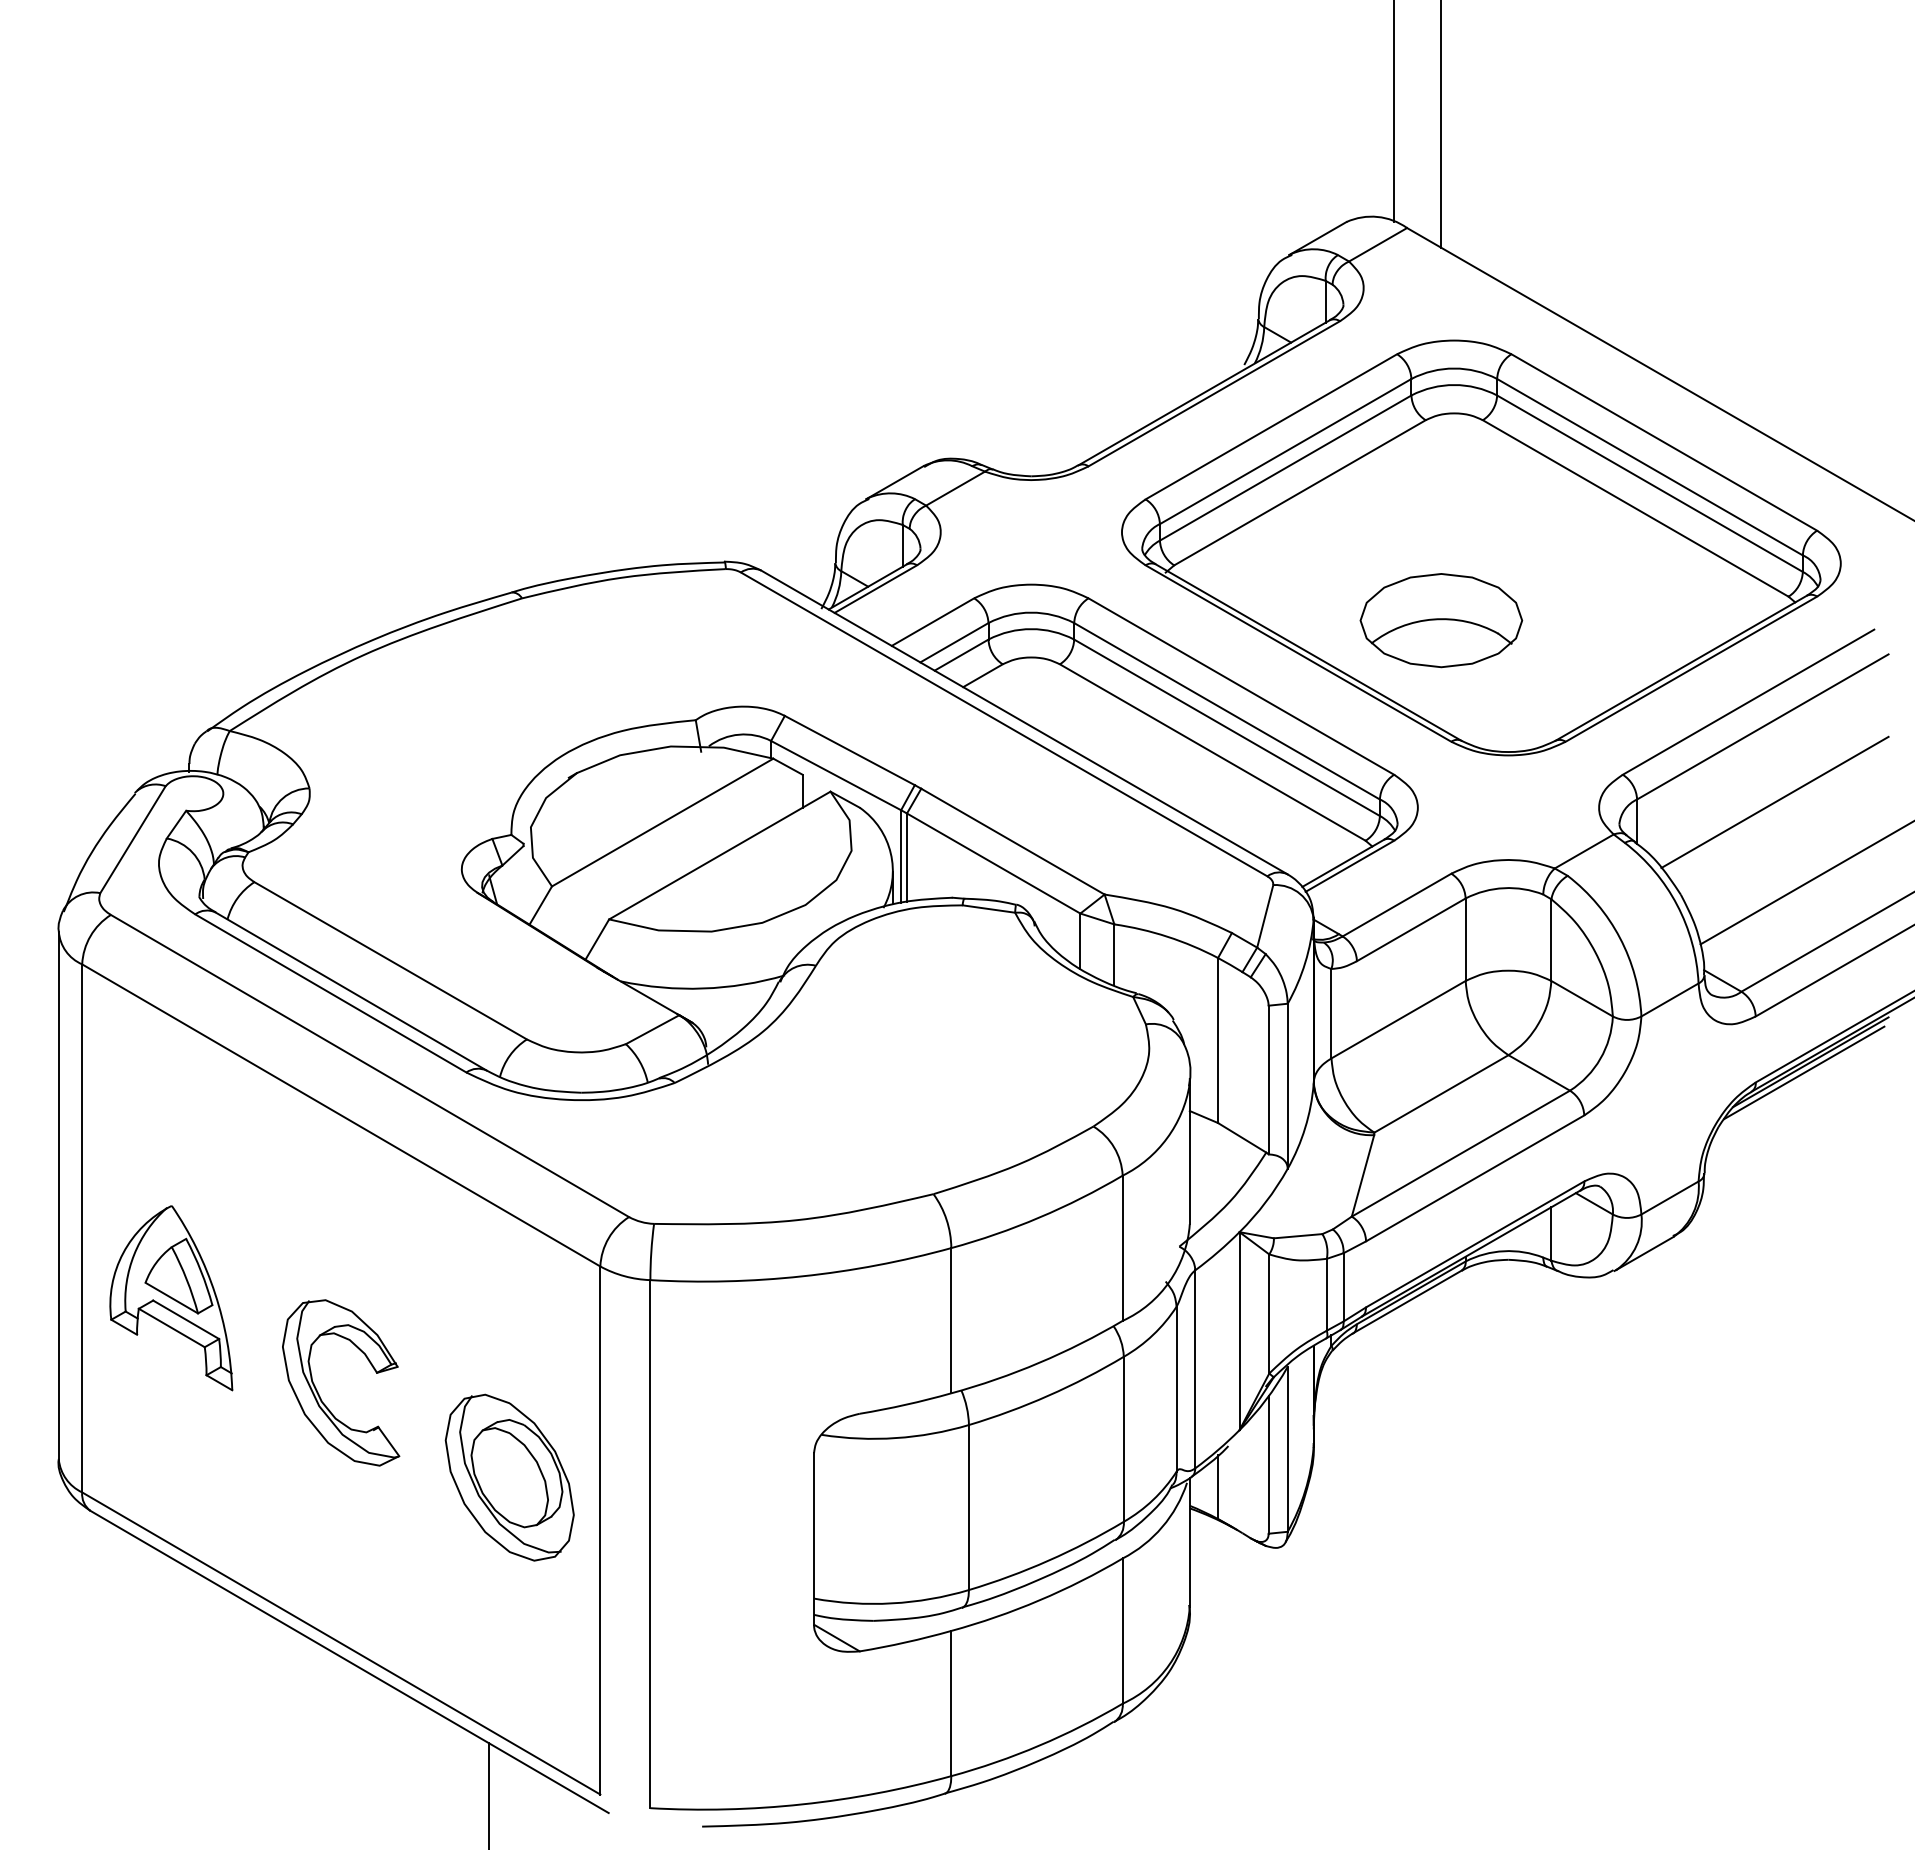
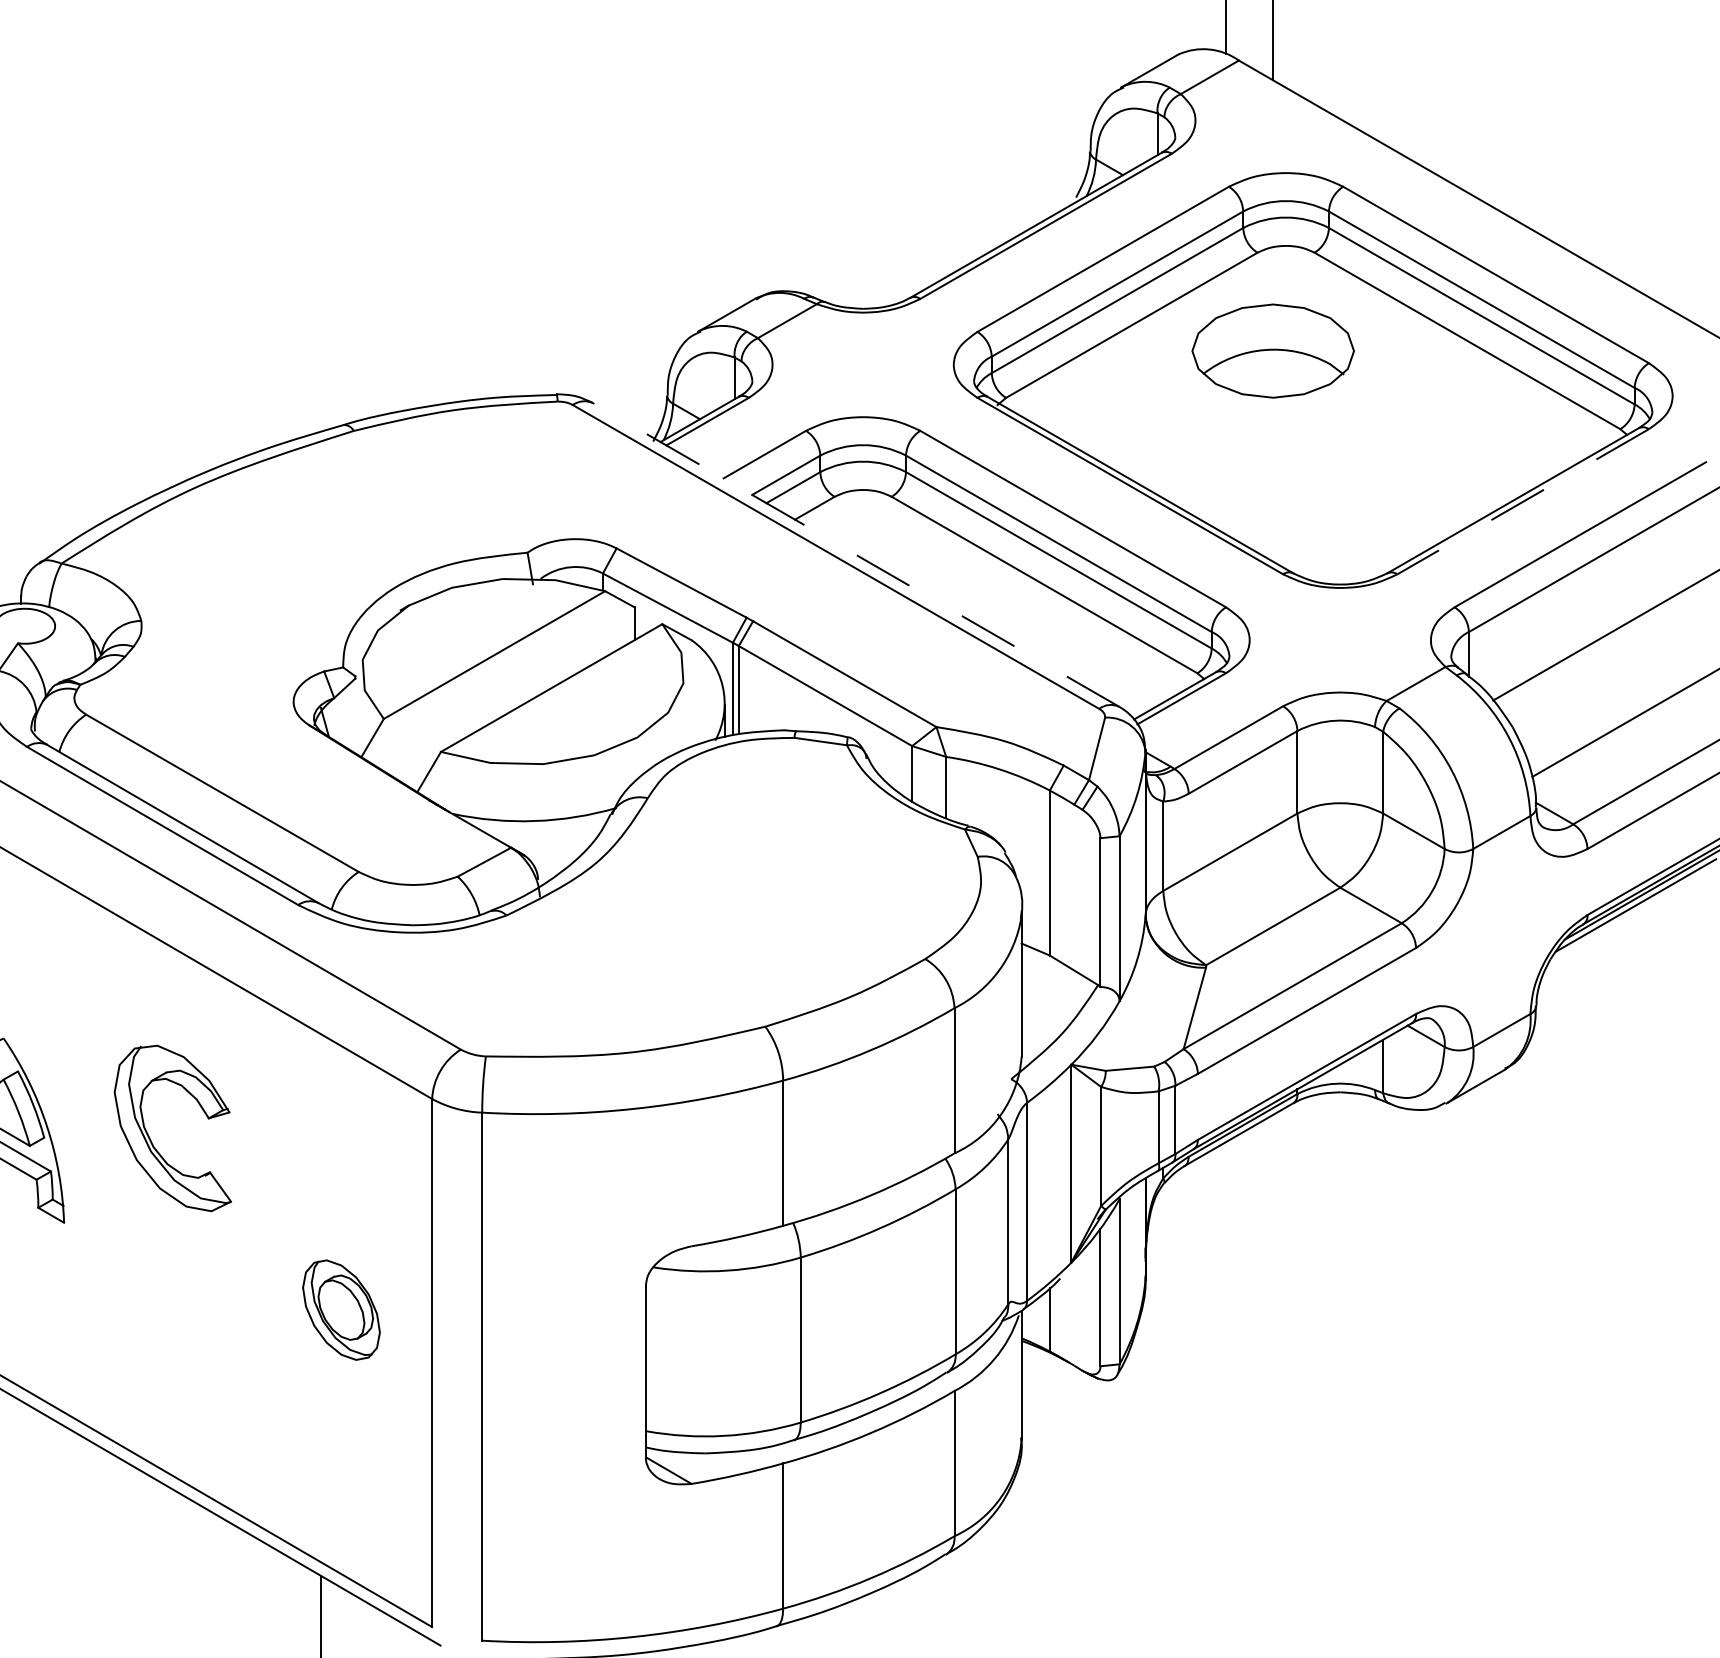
part: (1441, 620) -> (1273, 351), moved
line: (1690, 669) -> (1522, 502), solid -> dashed
line: (1024, 722) -> (856, 555), solid -> dashed
part: (319, 1394) -> (151, 1140), moved
part: (509, 1477) -> (341, 1310), size x0.6

